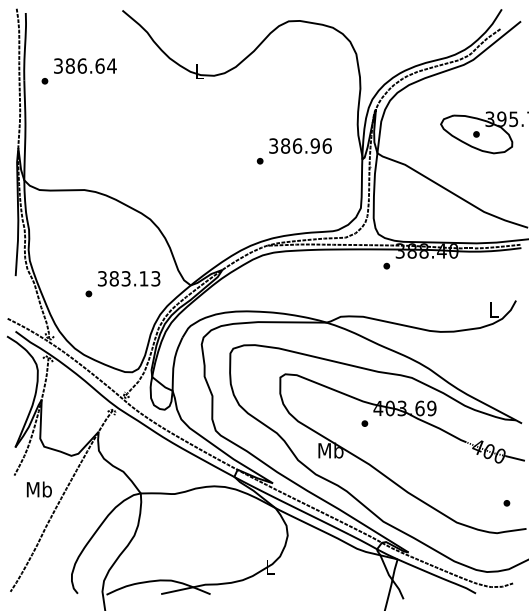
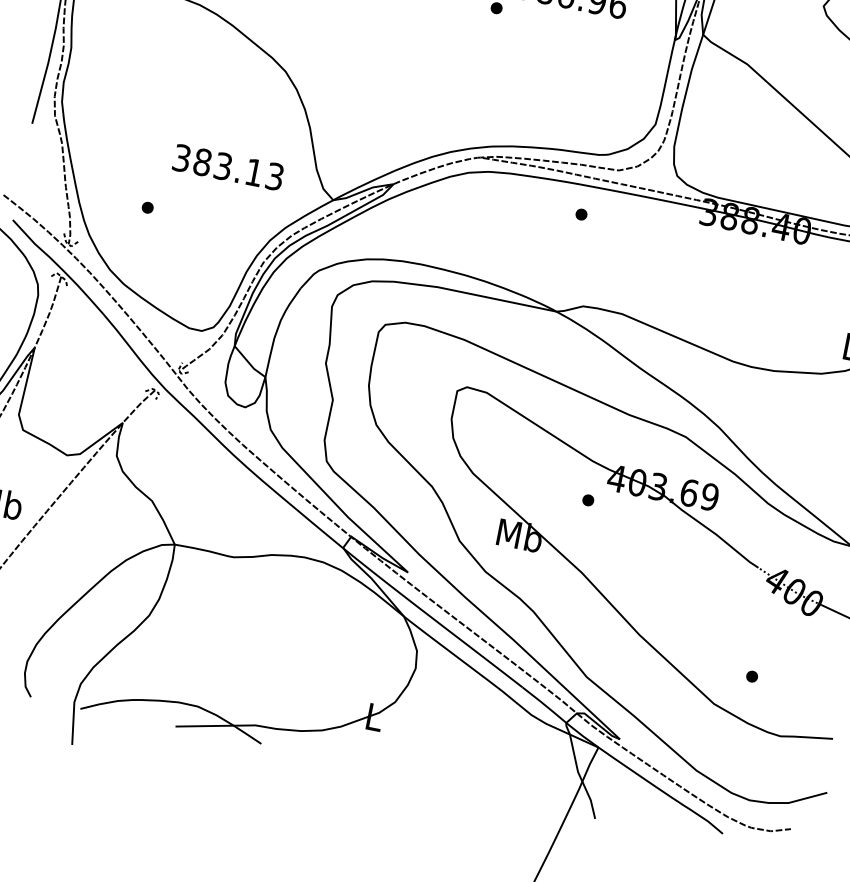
part: (386, 265) -> (581, 213), moved
part: (88, 293) -> (147, 206), moved
part: (506, 503) -> (751, 676), moved

